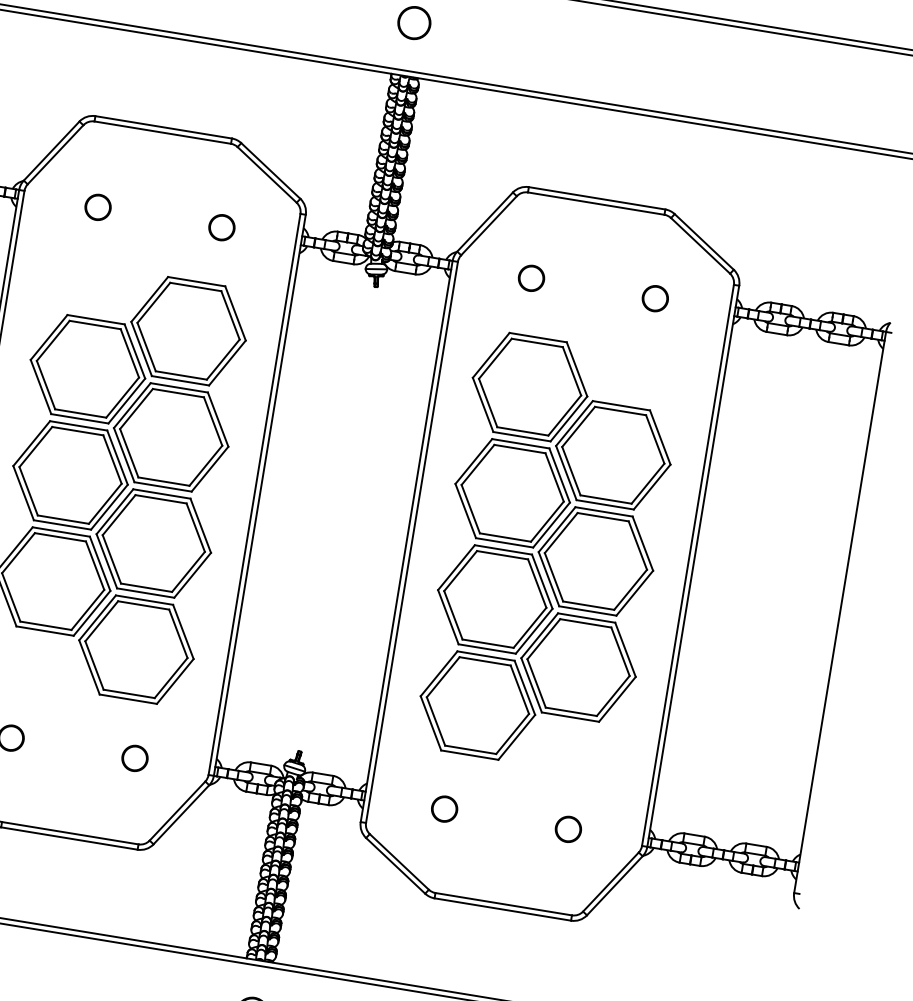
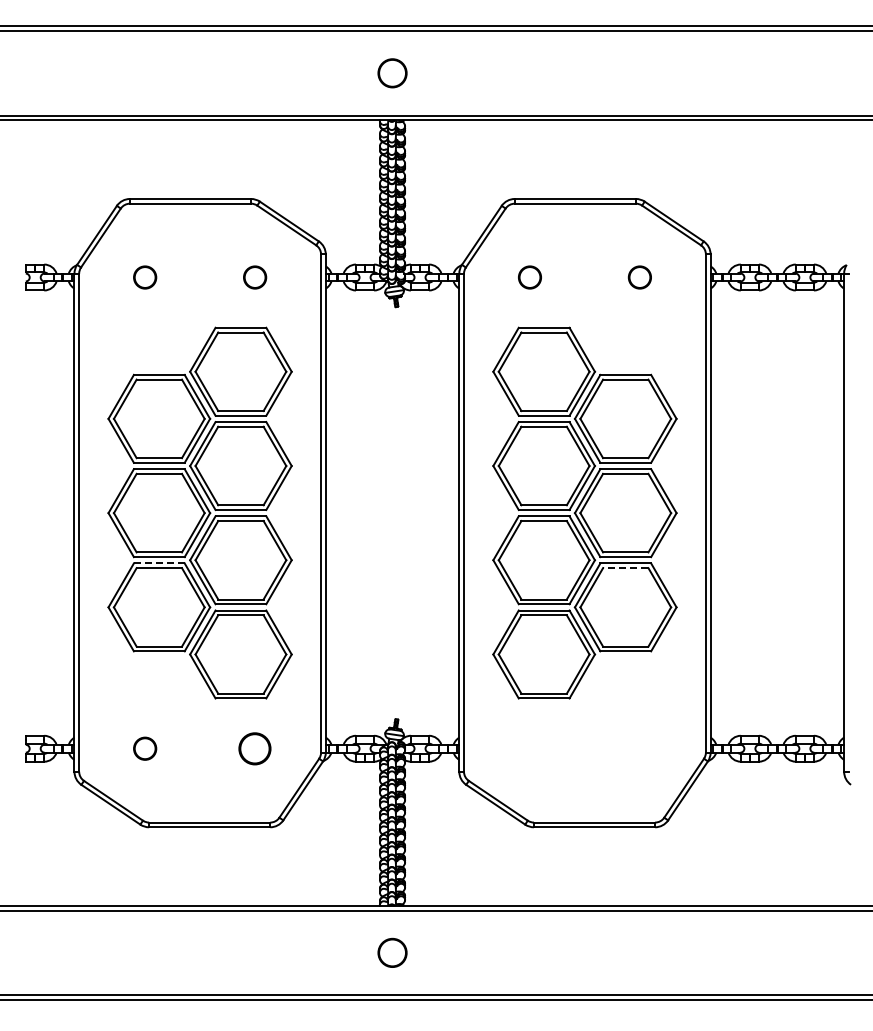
line: (60, 531) -> (158, 563), solid -> dashed
line: (585, 623) -> (625, 568), solid -> dashed
circle: (135, 758) -> (255, 748), size x1.4
circle: (444, 808) -> (529, 748), removed
circle: (567, 829) -> (639, 748), removed

